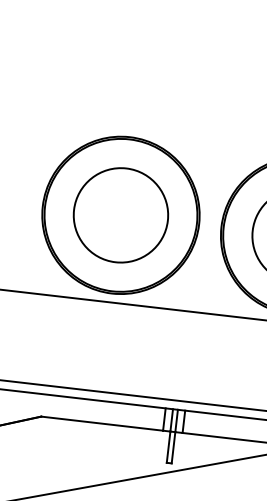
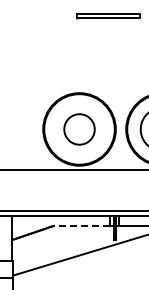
circle: (120, 215) -> (79, 129), size x0.7
line: (101, 422) -> (81, 225), solid -> dashed

